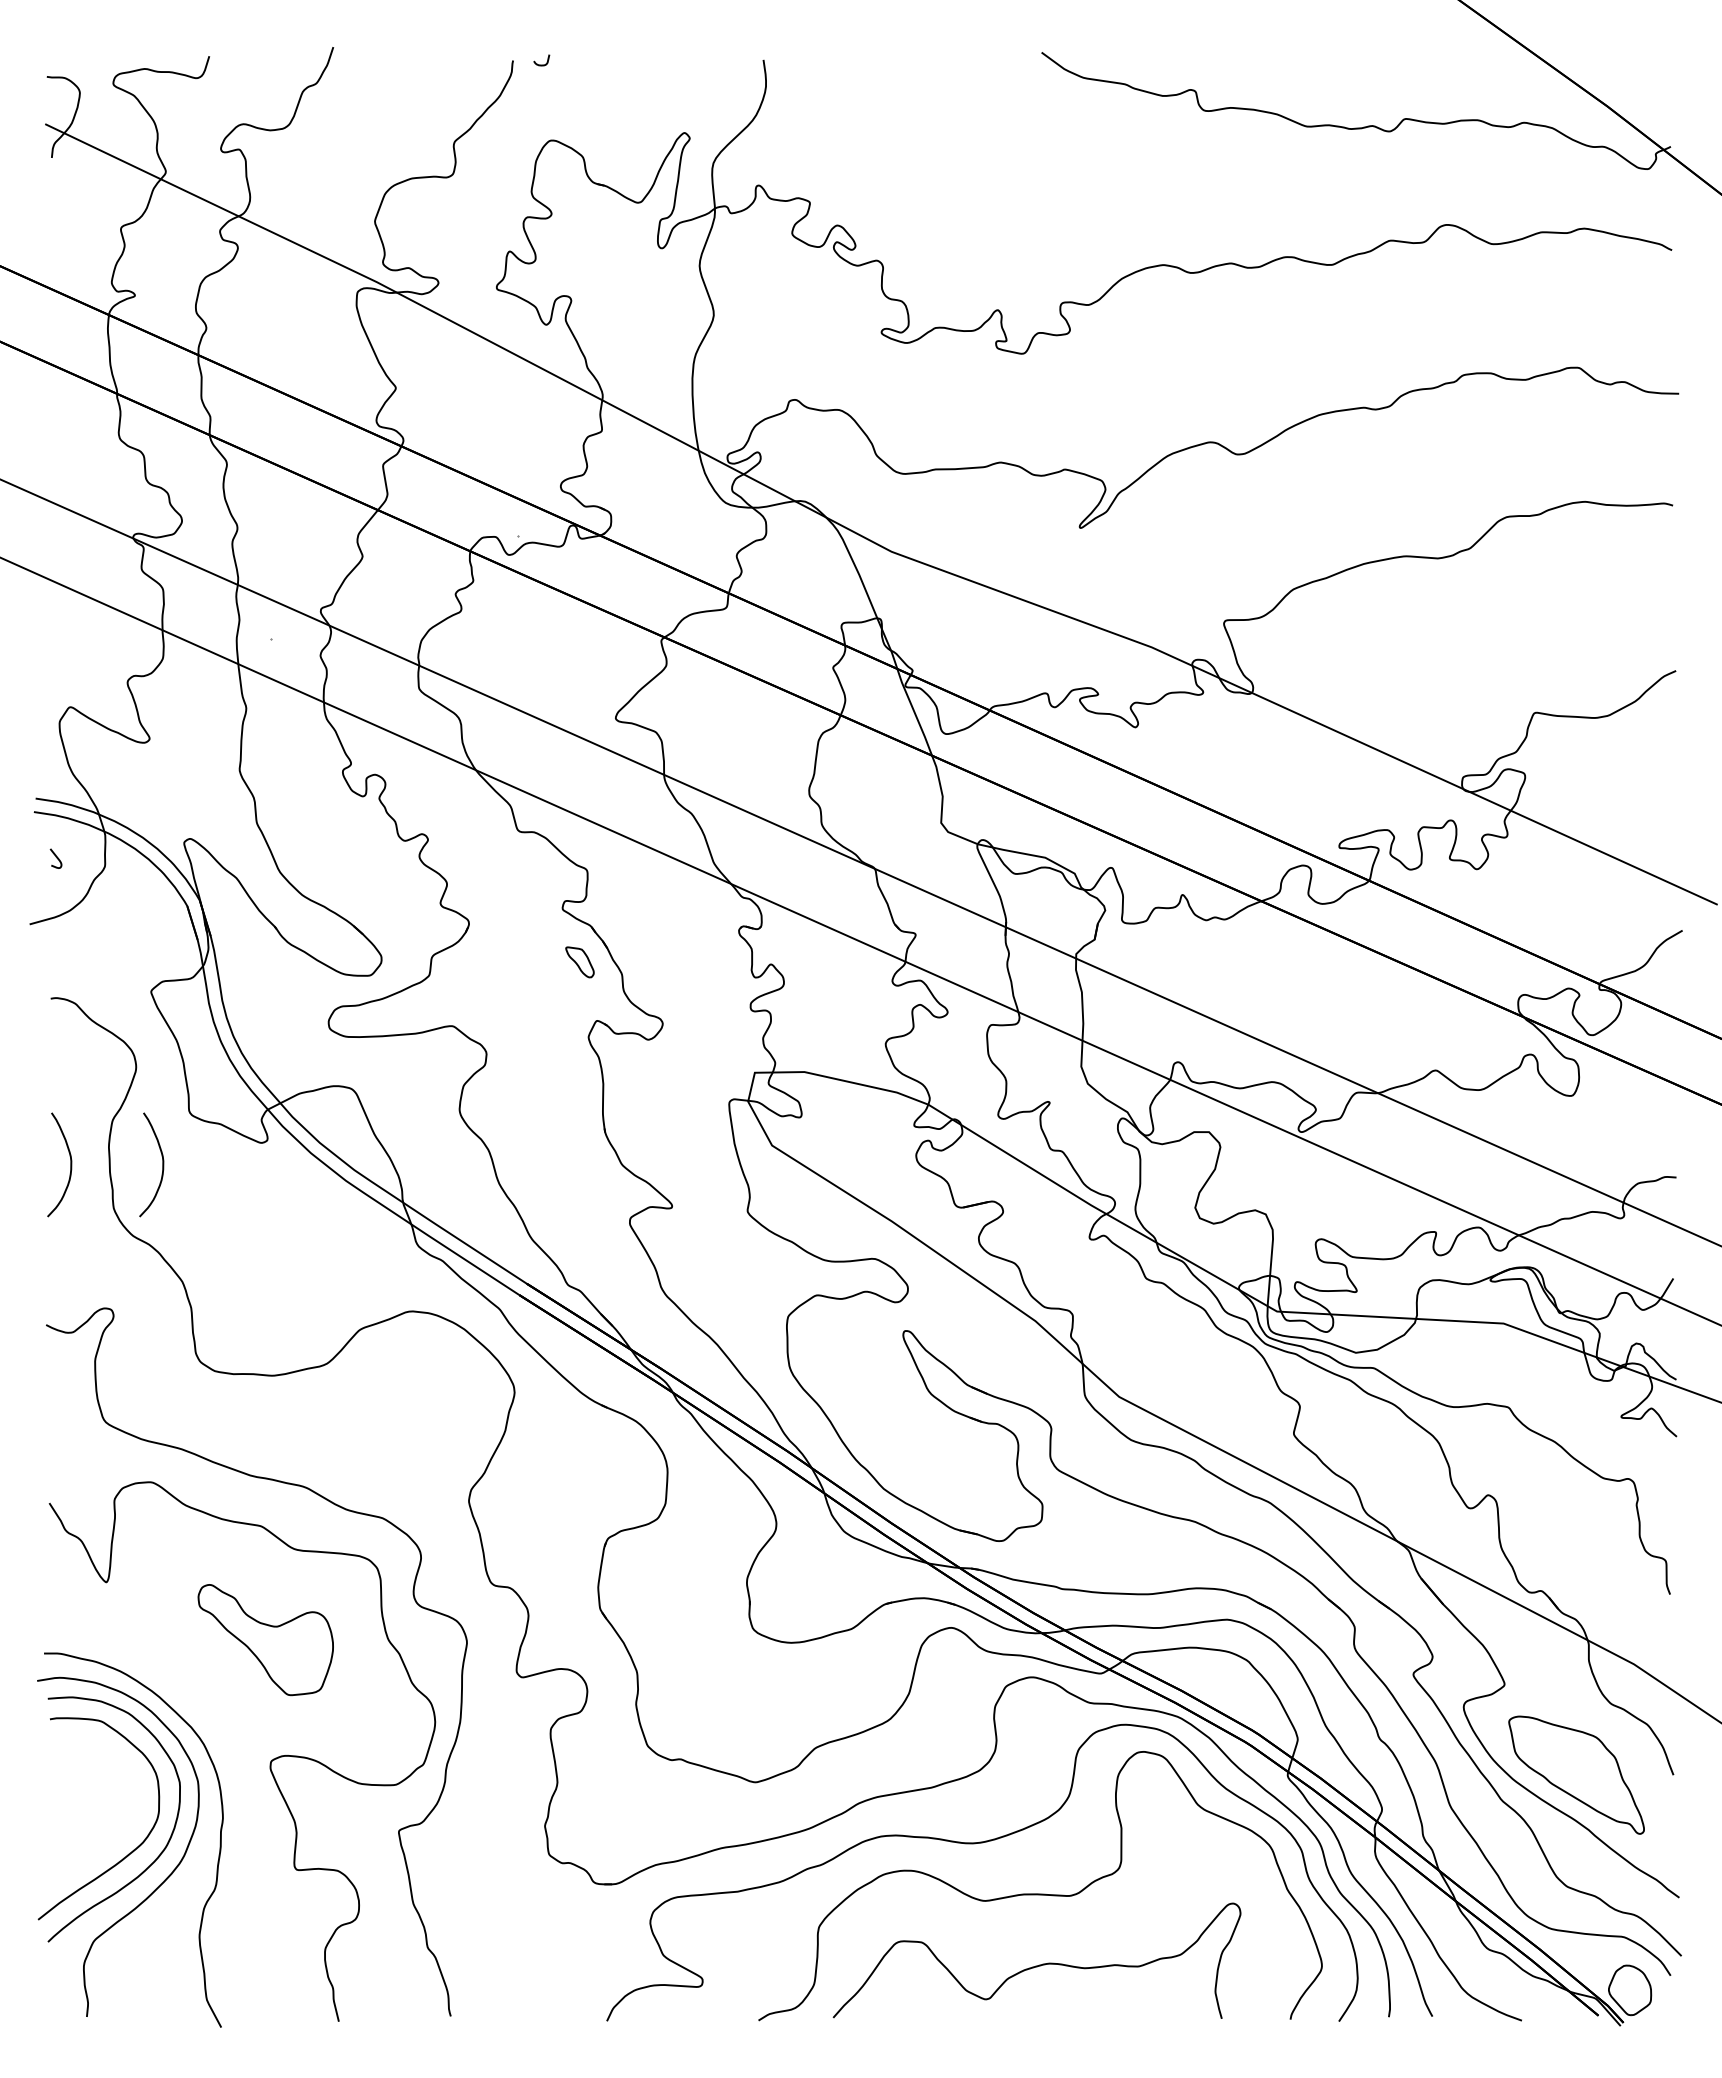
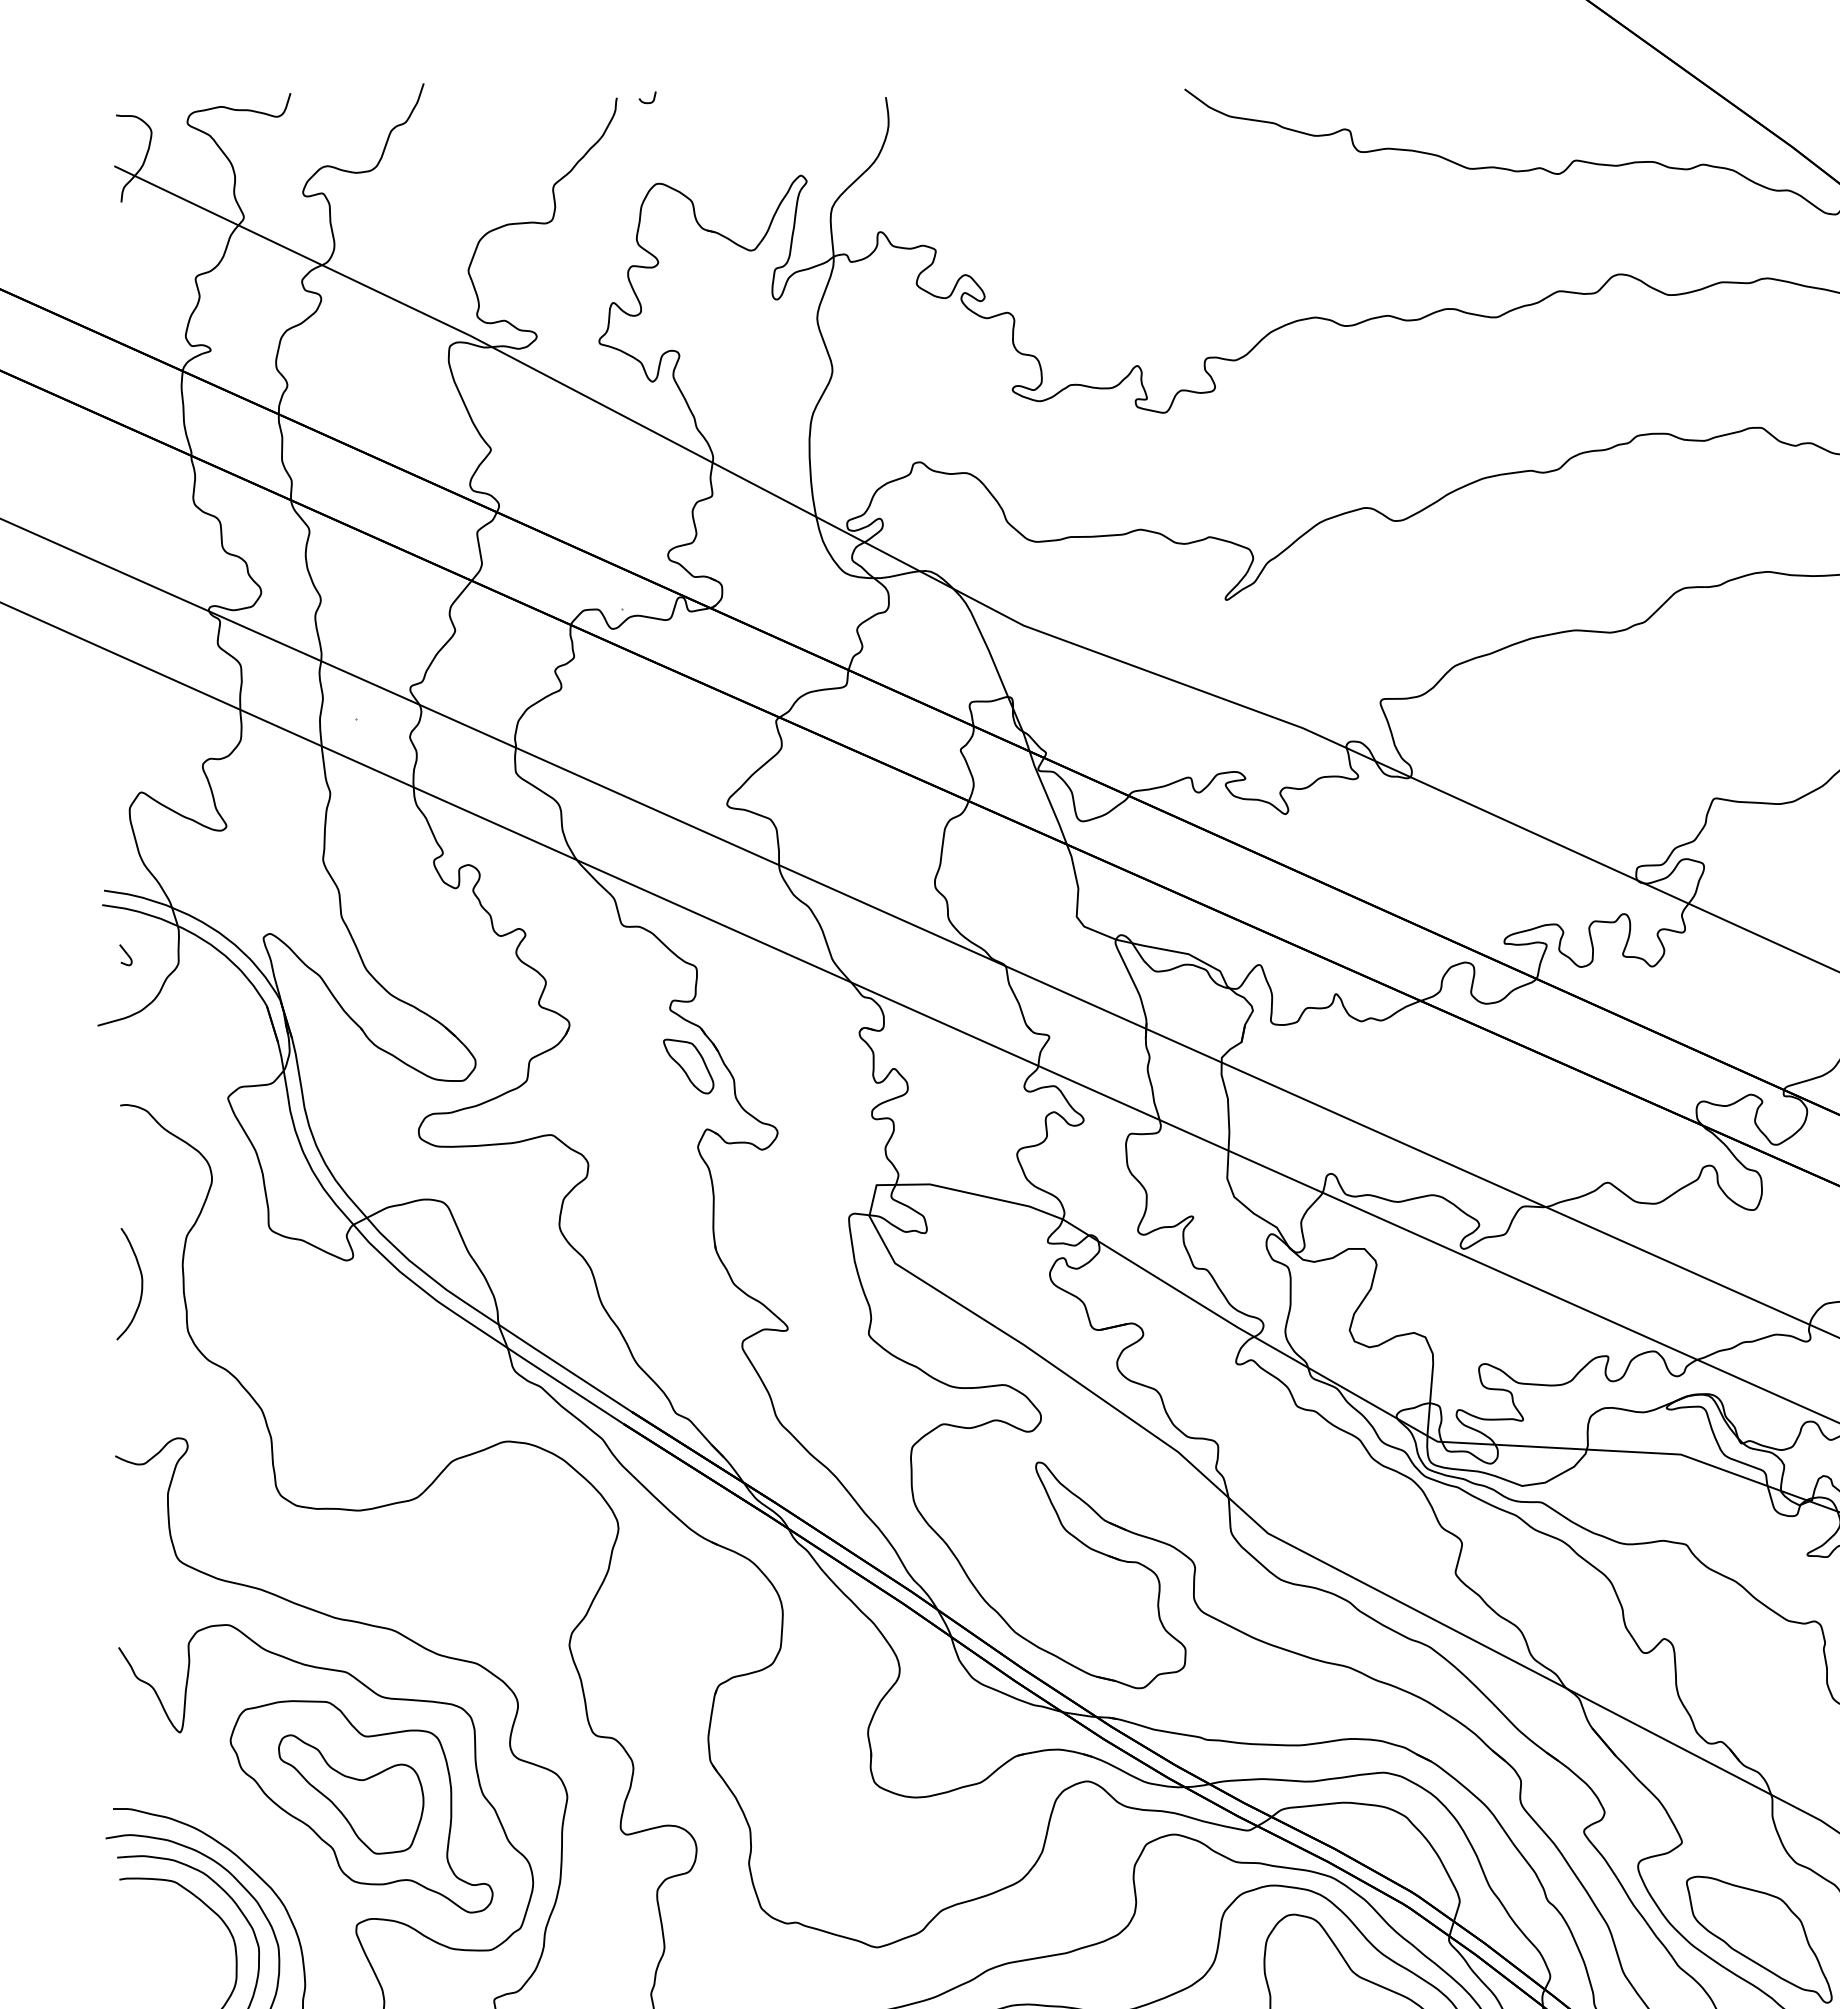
part: (579, 962) -> (688, 1066), size x1.67
curve: (162, 1164) -> (240, 1283), removed
part: (275, 1651) -> (361, 1806), added

